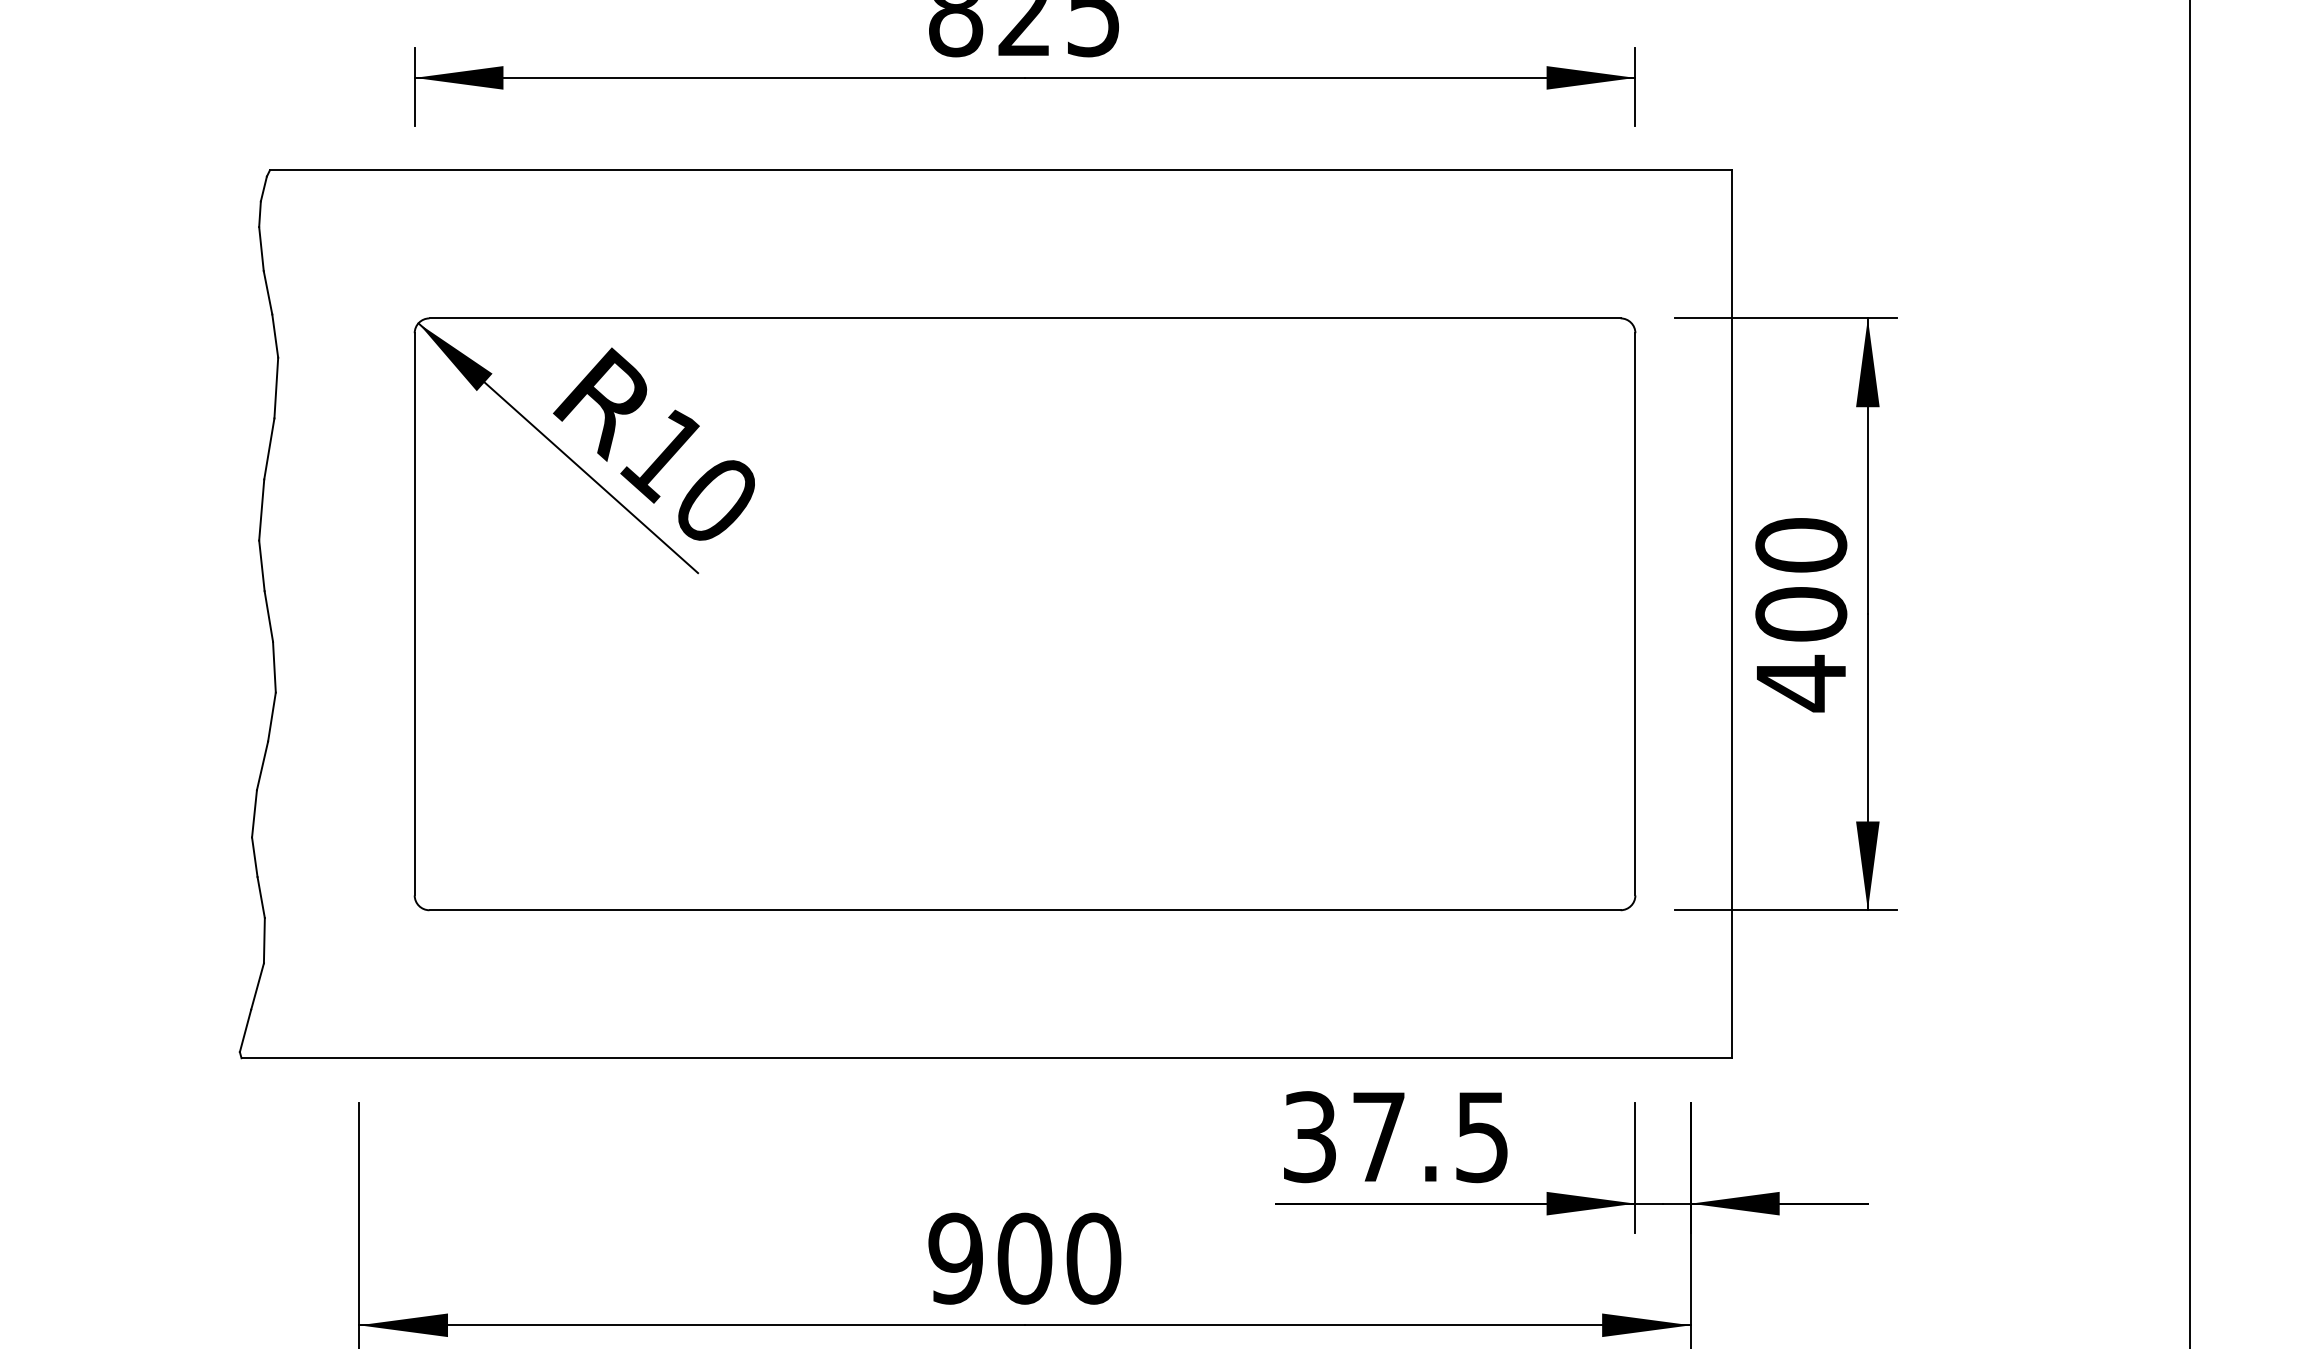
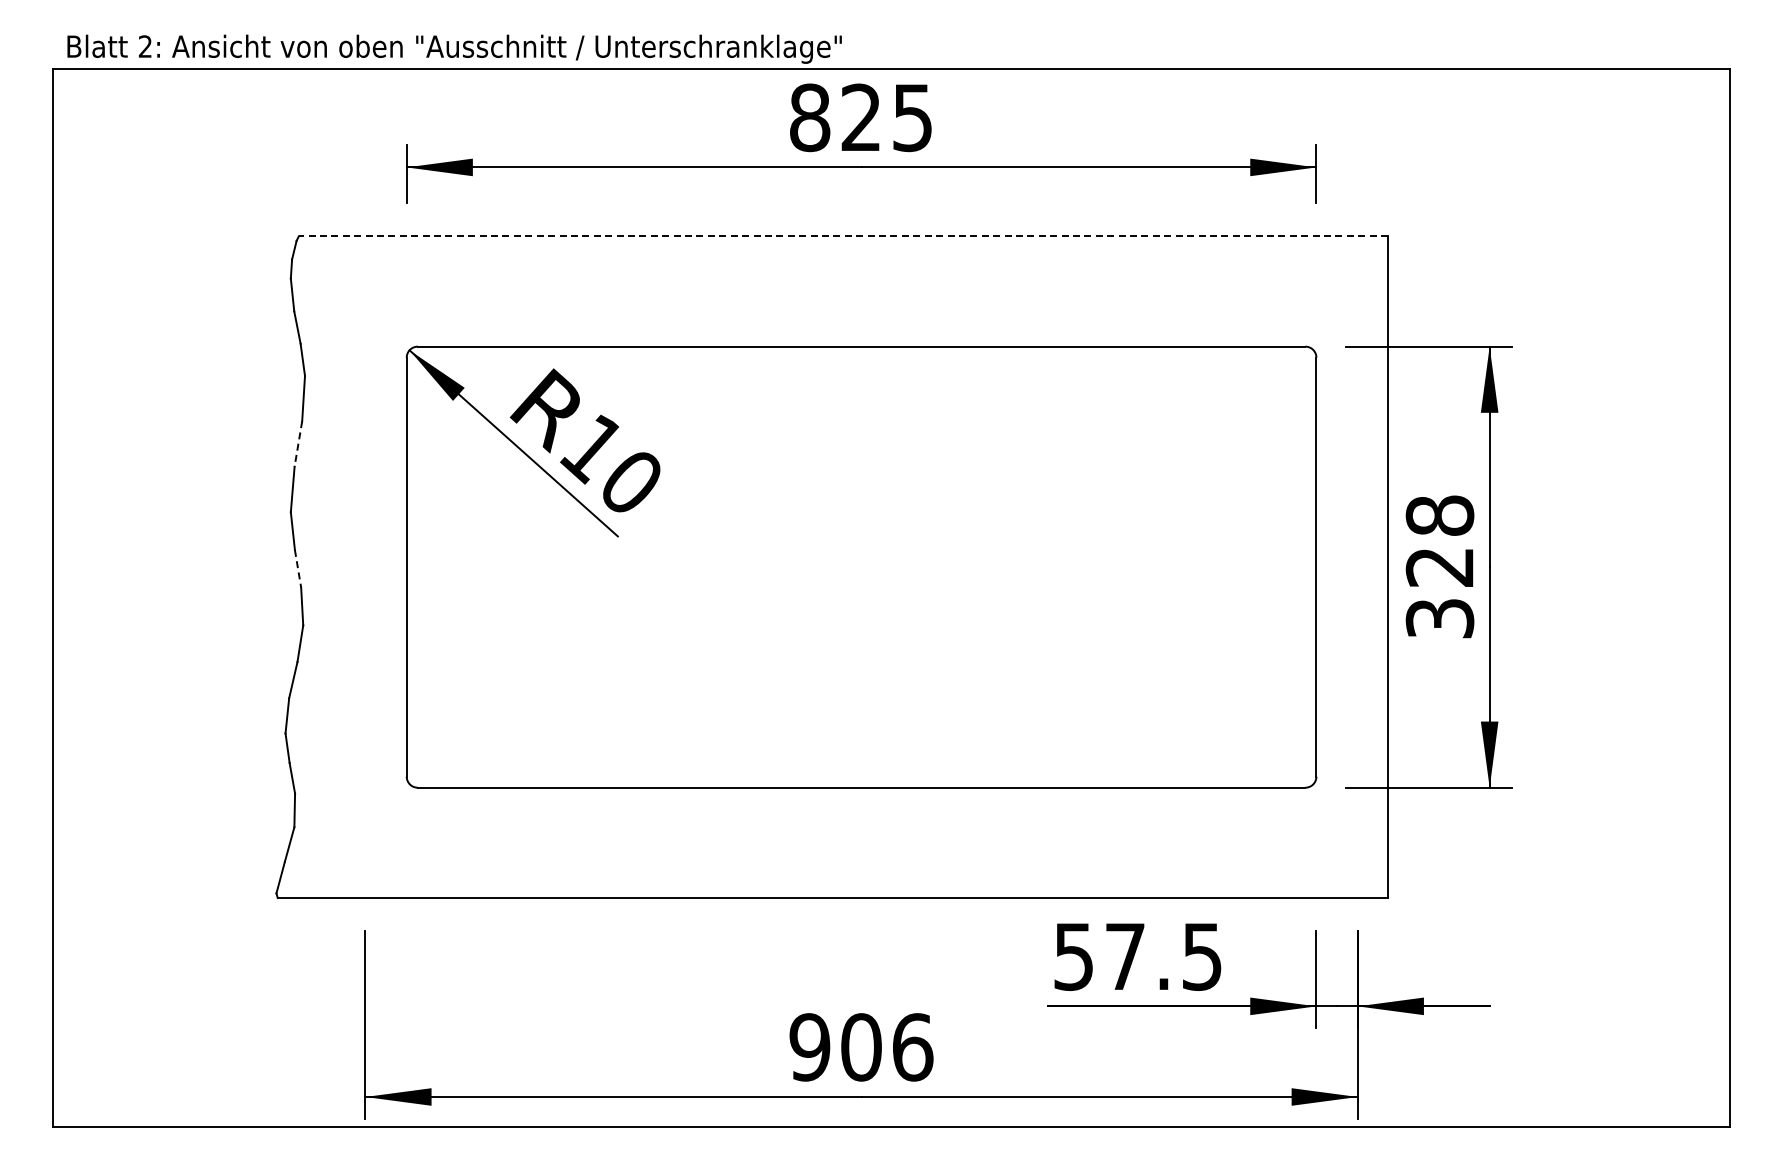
line: (1000, 170) -> (843, 236), solid -> dashed
line: (269, 449) -> (298, 444), solid -> dashed
text: (1800, 614) -> (1439, 567), 400 -> 328
line: (269, 617) -> (298, 569), solid -> dashed
text: (1309, 1136) -> (1073, 956), 37.5 -> 57.5
text: (1093, 1258) -> (912, 1047), 900 -> 906

